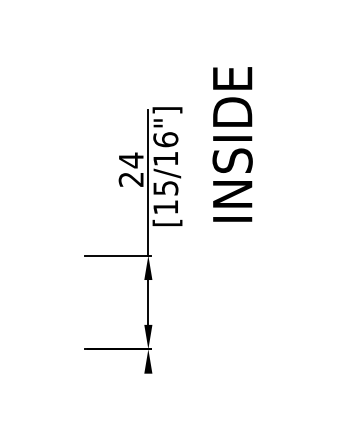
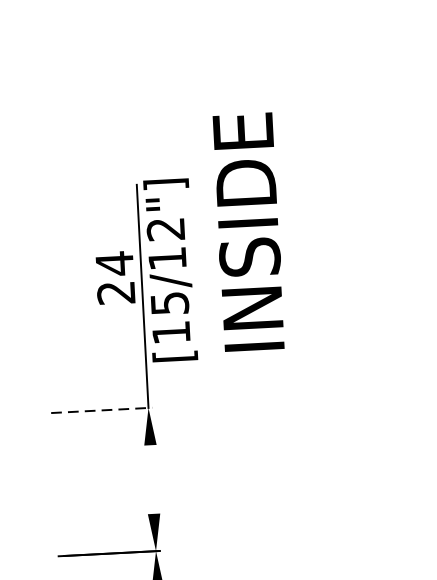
text: (165, 139) -> (165, 228), [15/16"] -> [15/12"]
text: (232, 144) -> (248, 232), moved
line: (118, 255) -> (102, 410), solid -> dashed
line: (148, 302) -> (152, 479), removed

